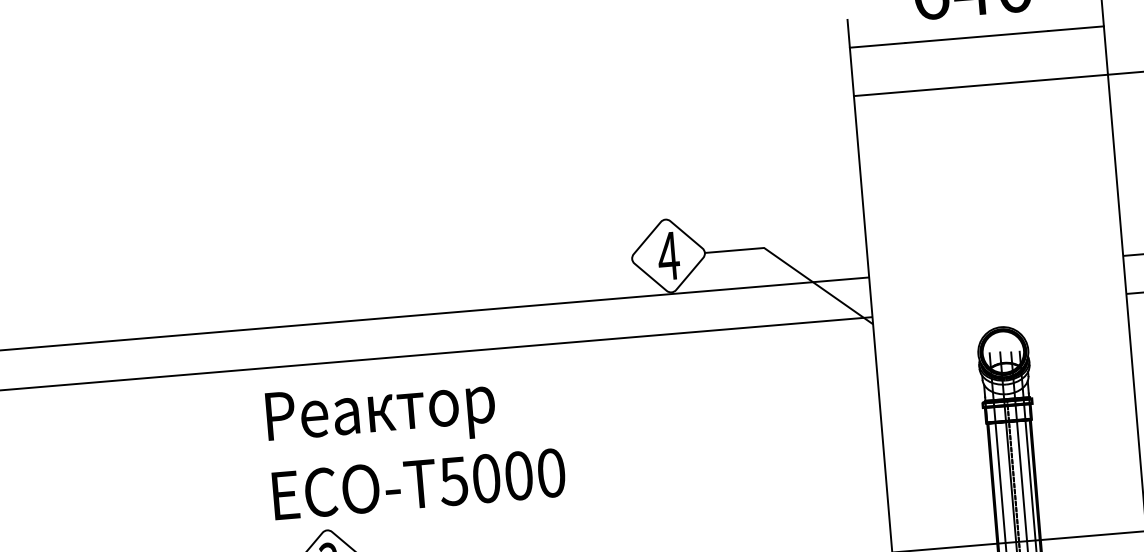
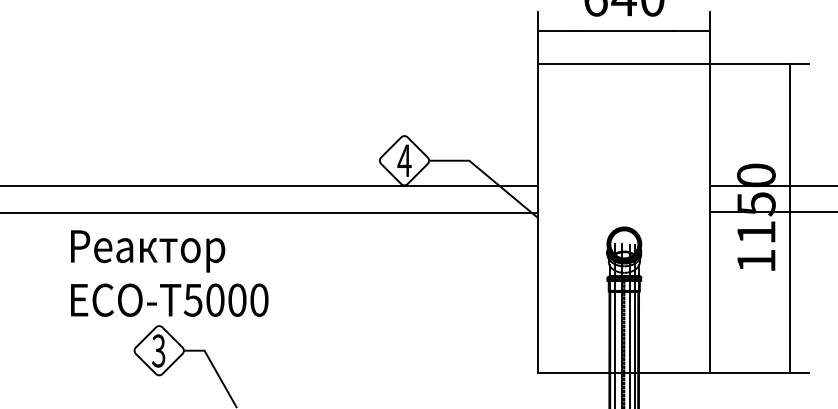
text: (415, 444) -> (169, 273), moved

